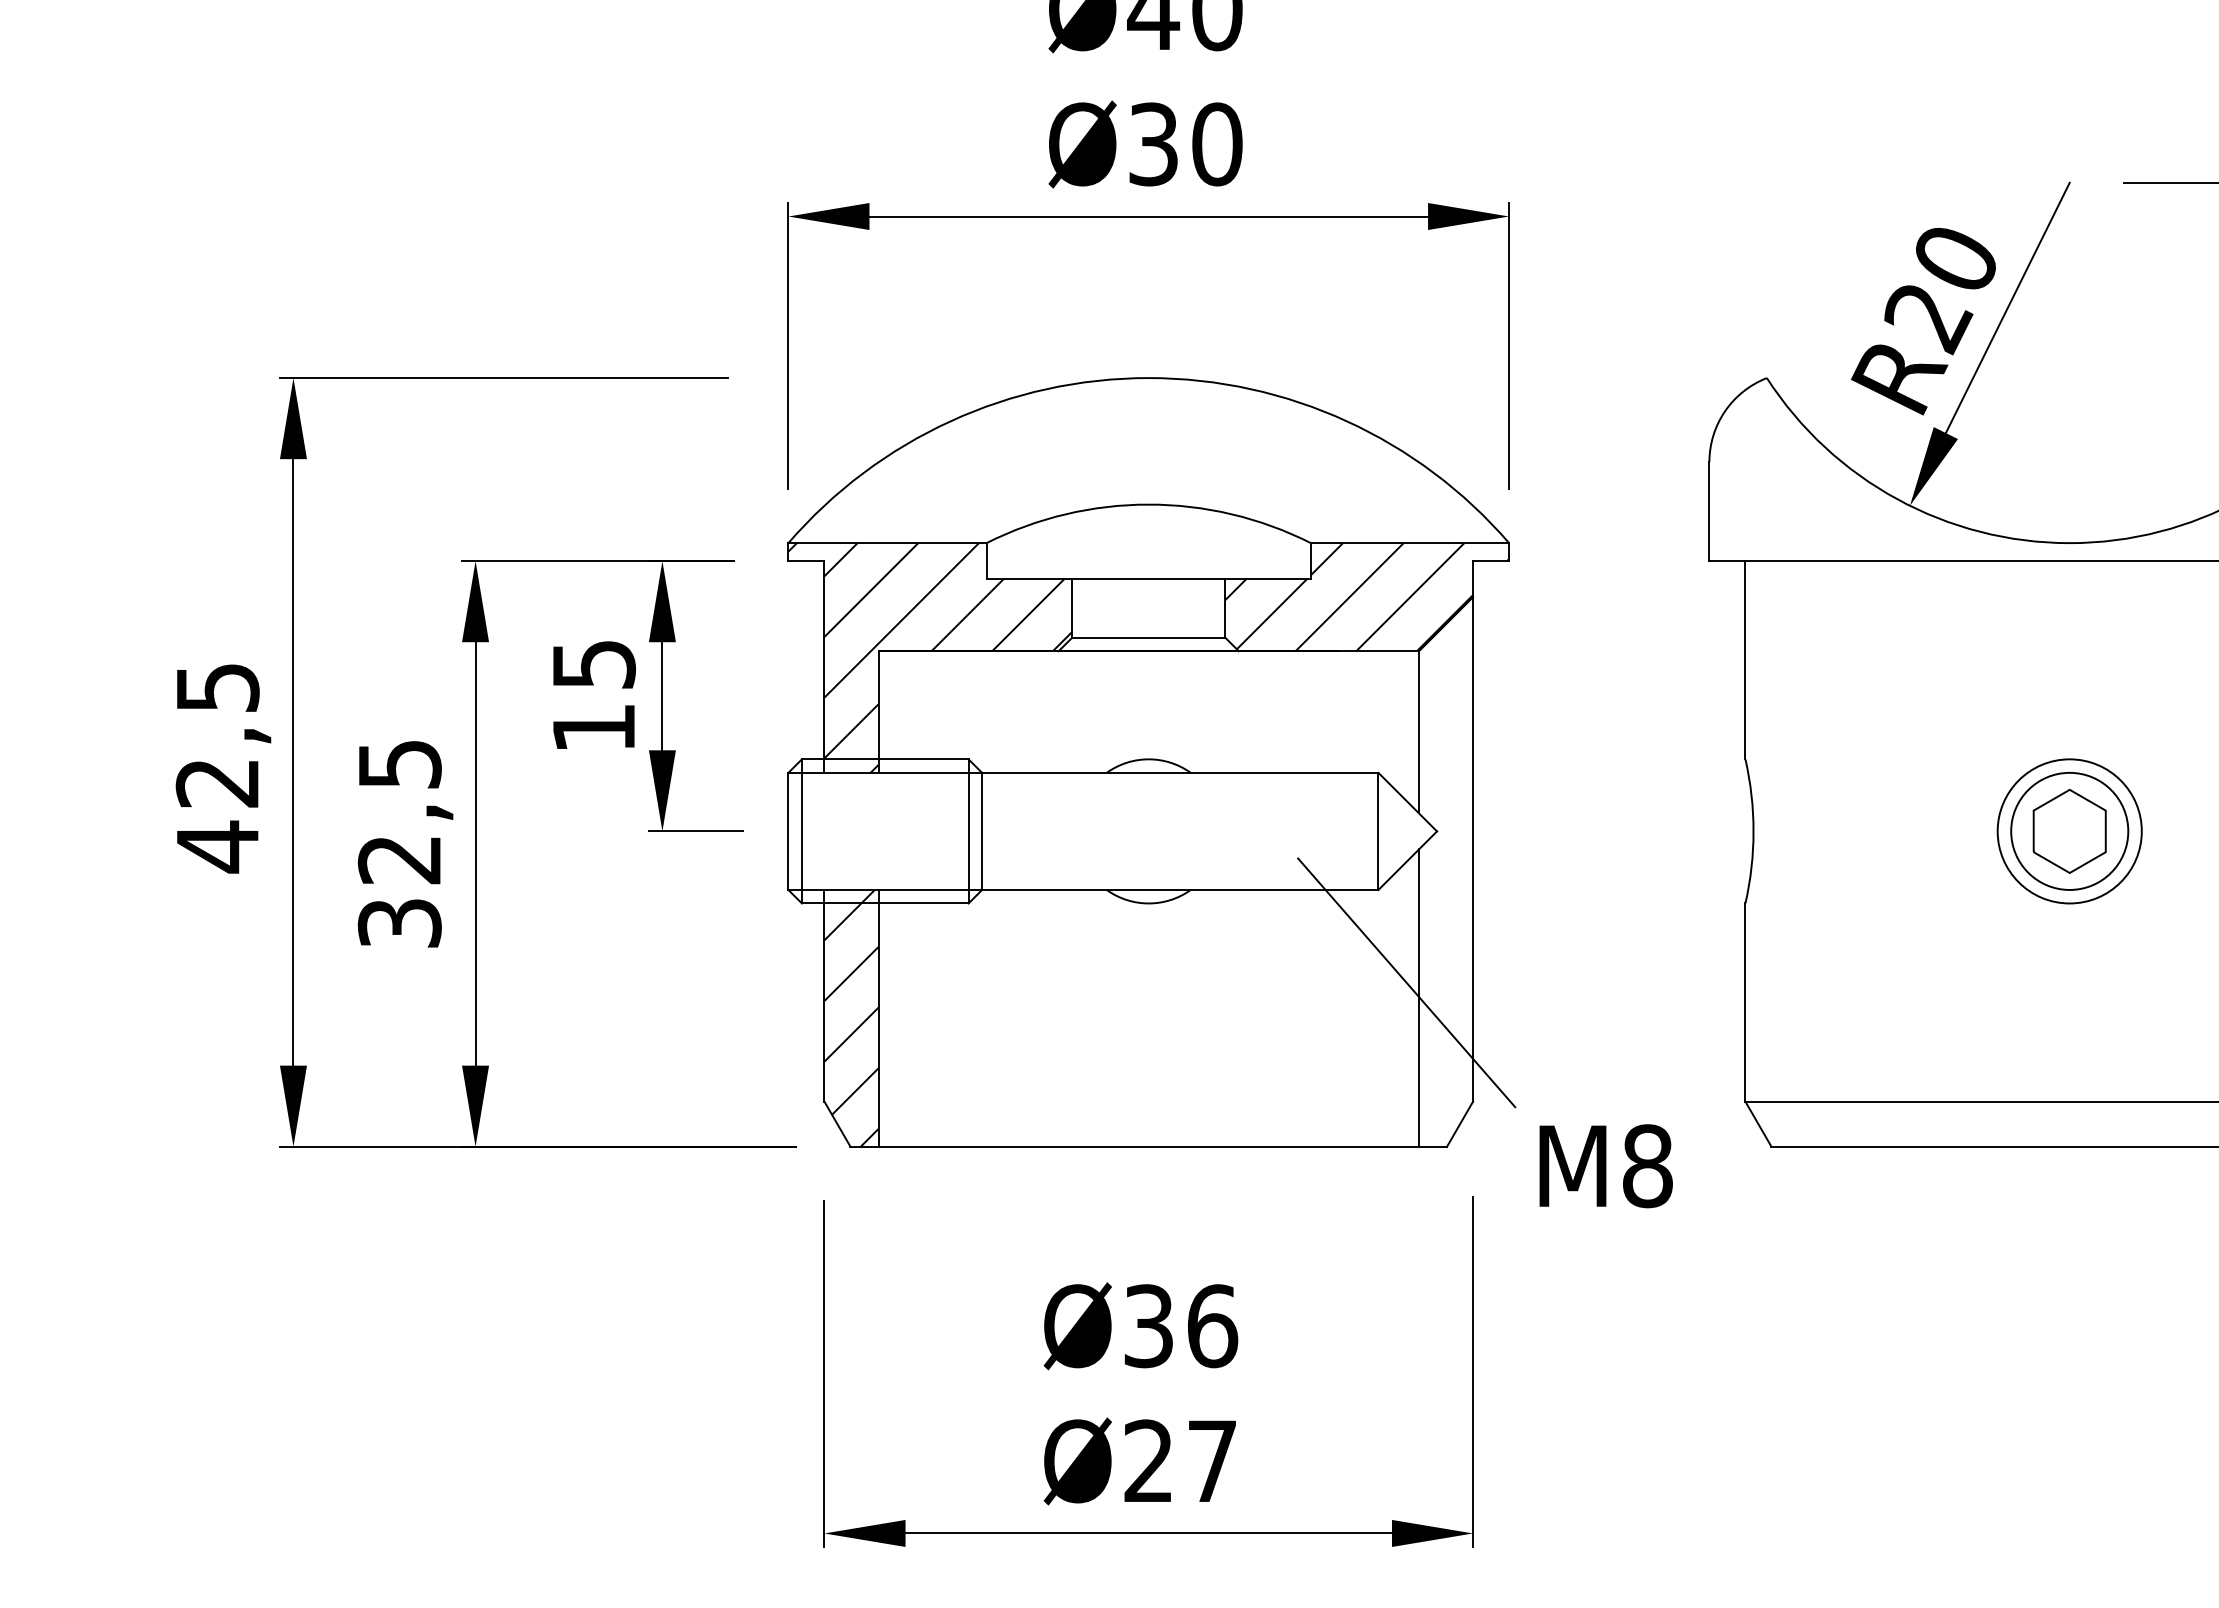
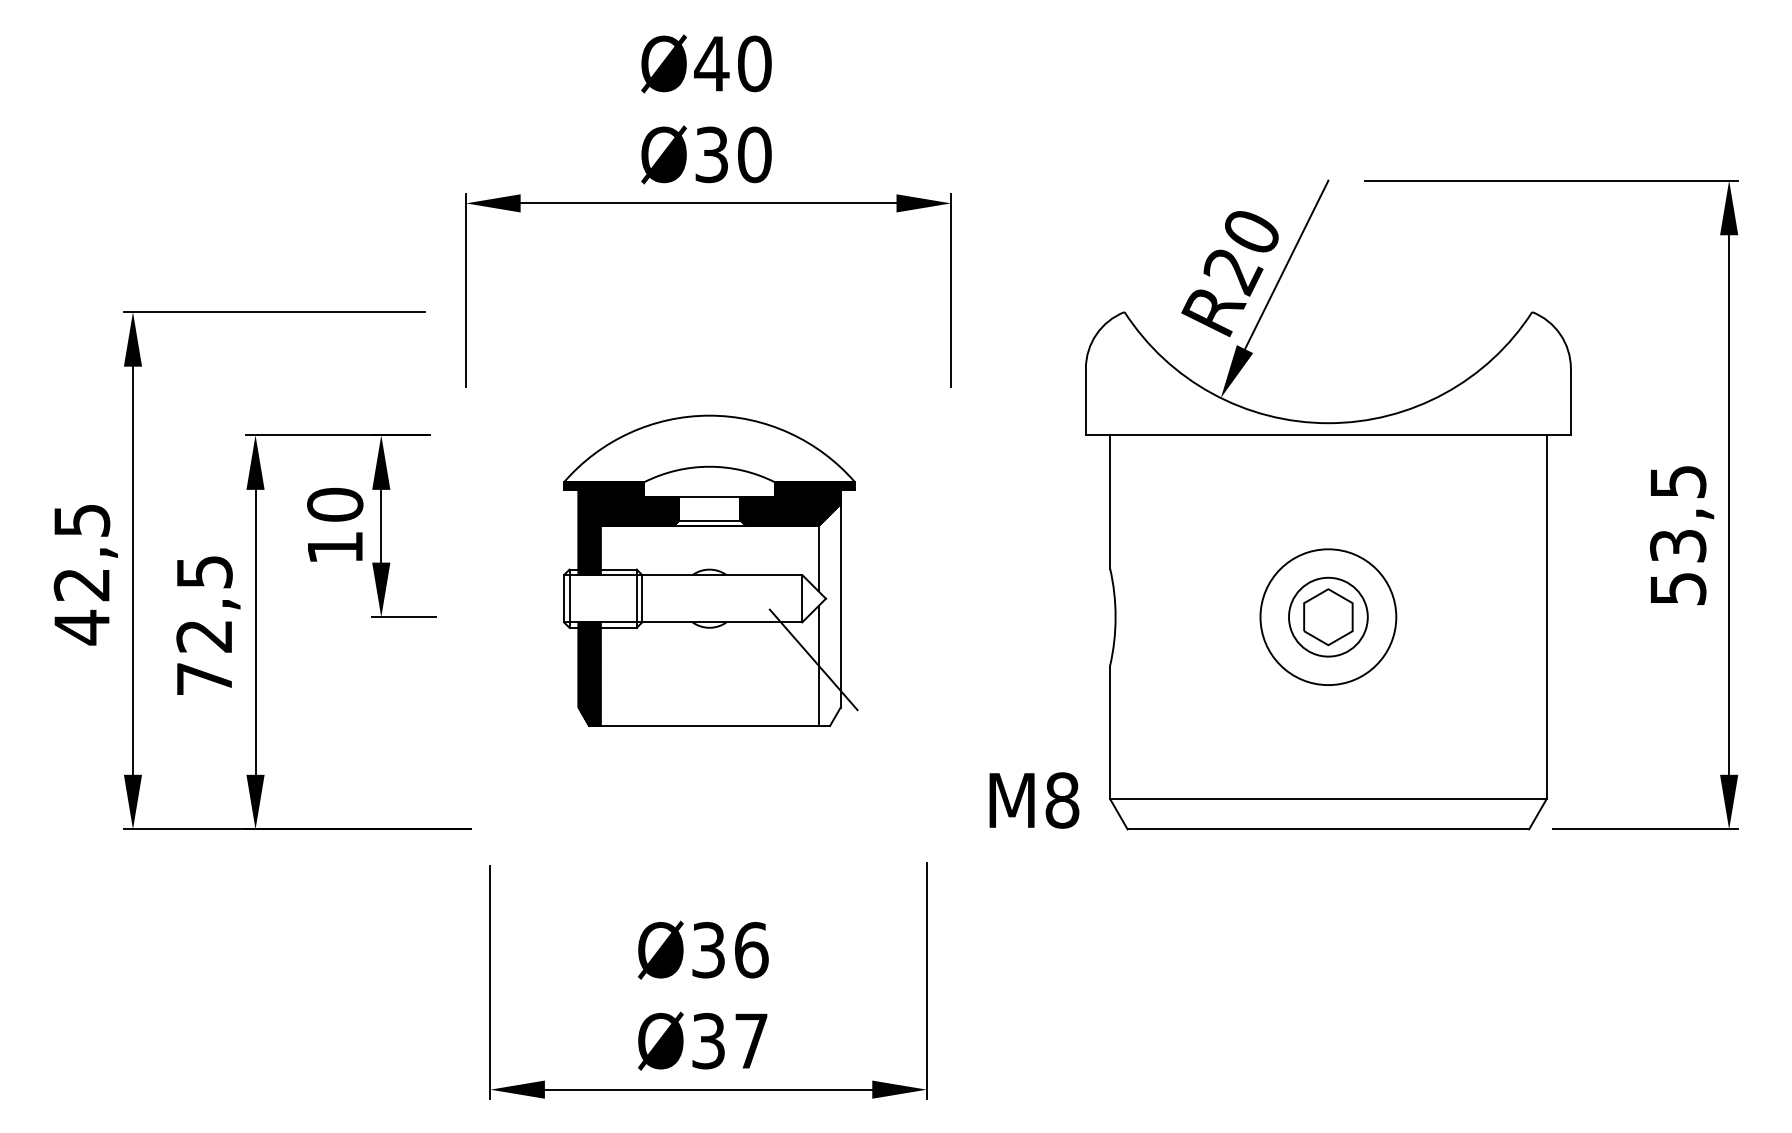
text: (594, 663) -> (335, 504), 15 -> 10
part: (1151, 762) -> (710, 570), size x0.6
circle: (2068, 830) -> (1327, 616), size x1.4
text: (399, 923) -> (204, 679), 32,5 -> 72,5
text: (1606, 1166) -> (1034, 800), moved
text: (1148, 1461) -> (708, 1041), Ø27 -> Ø37

